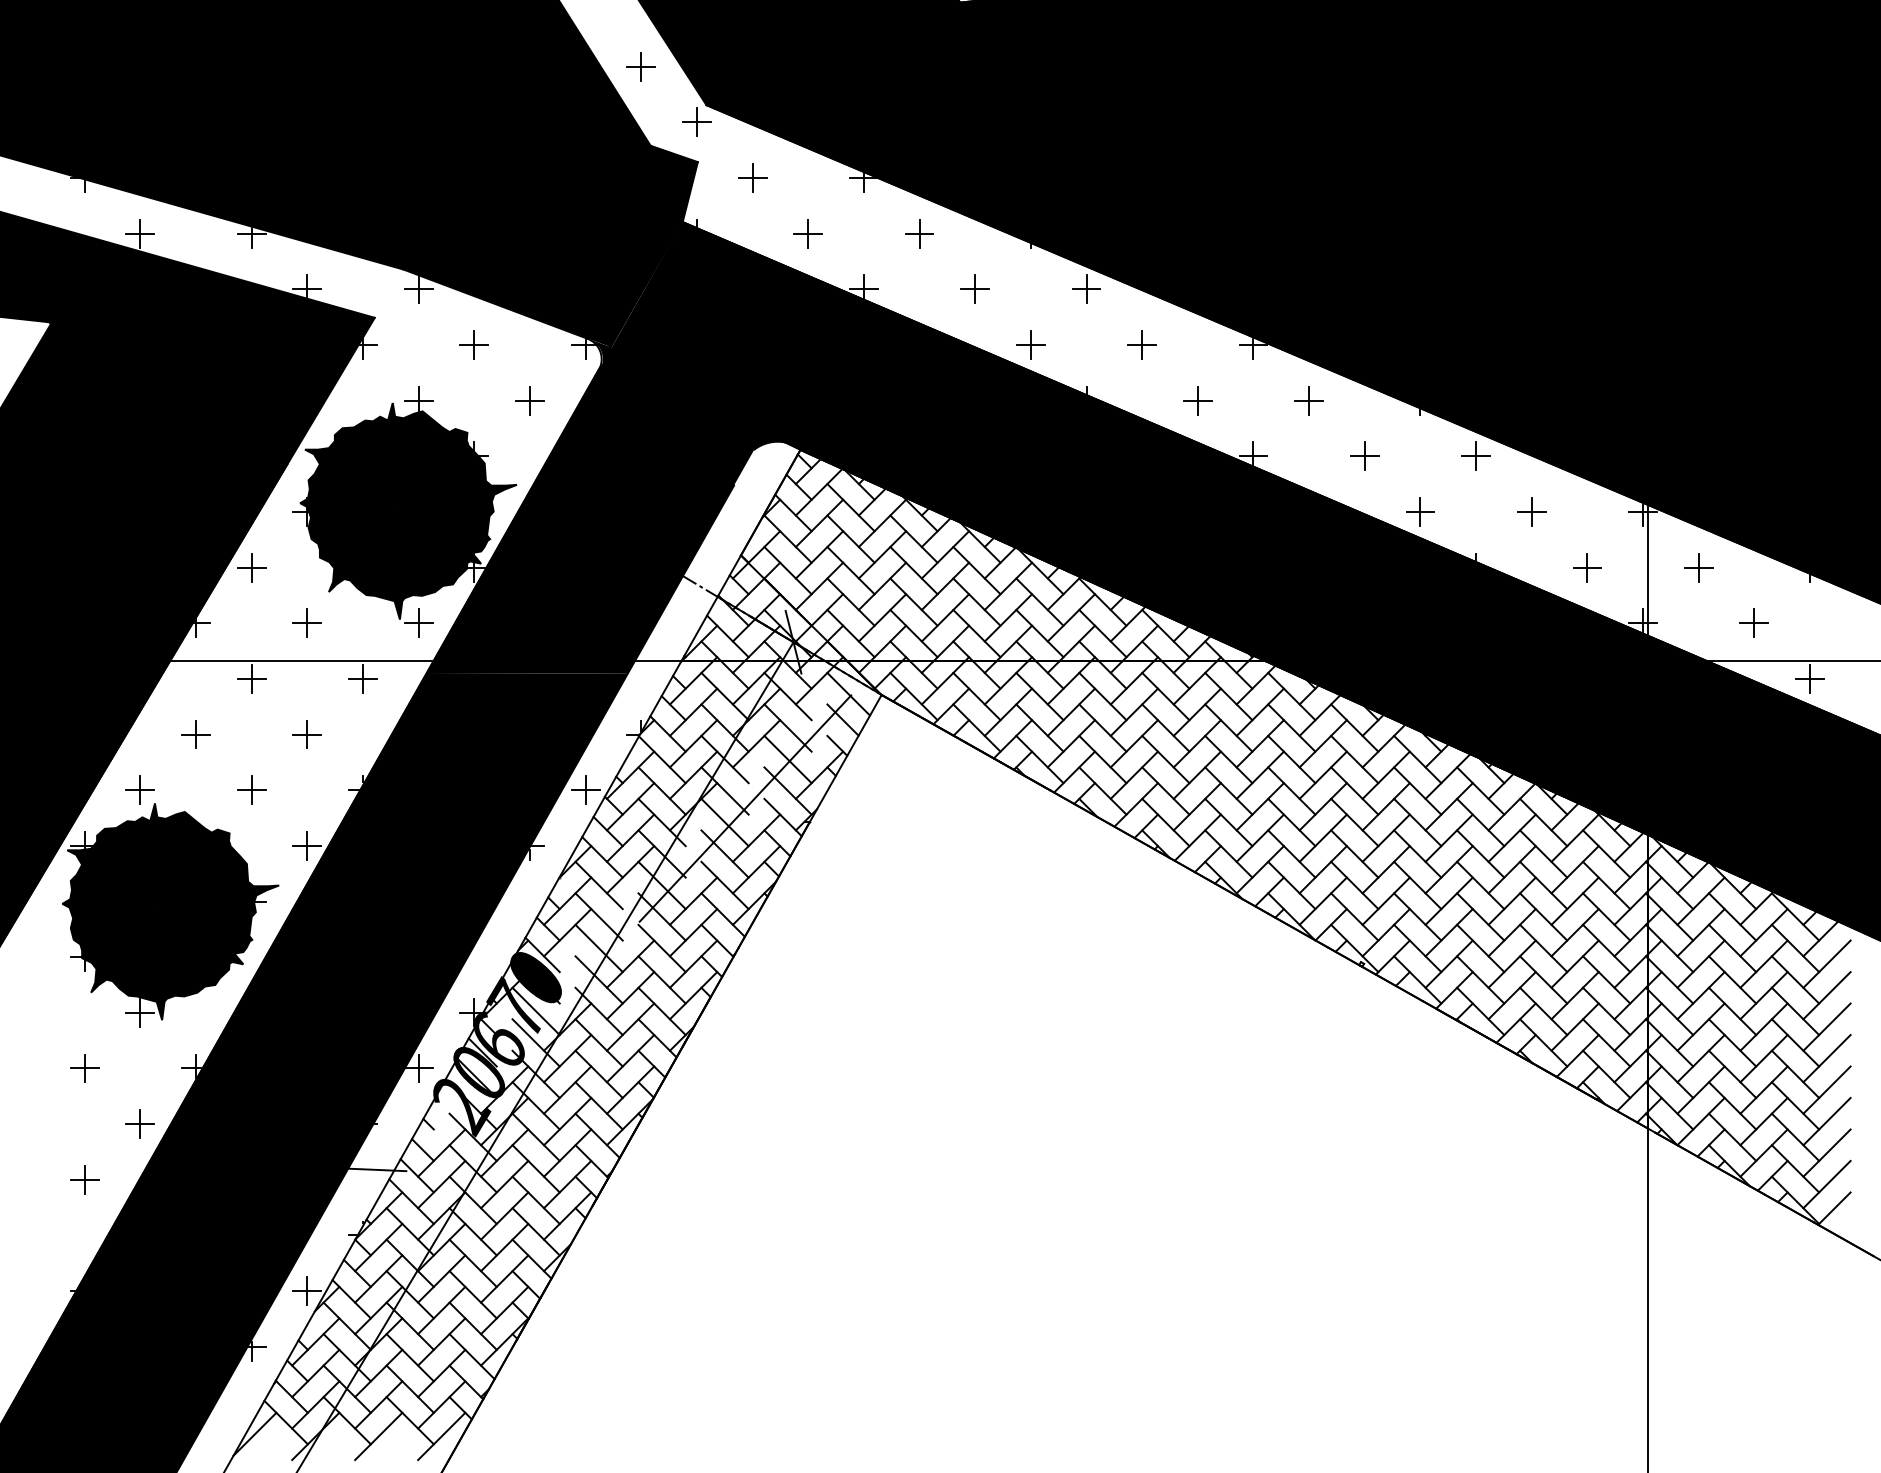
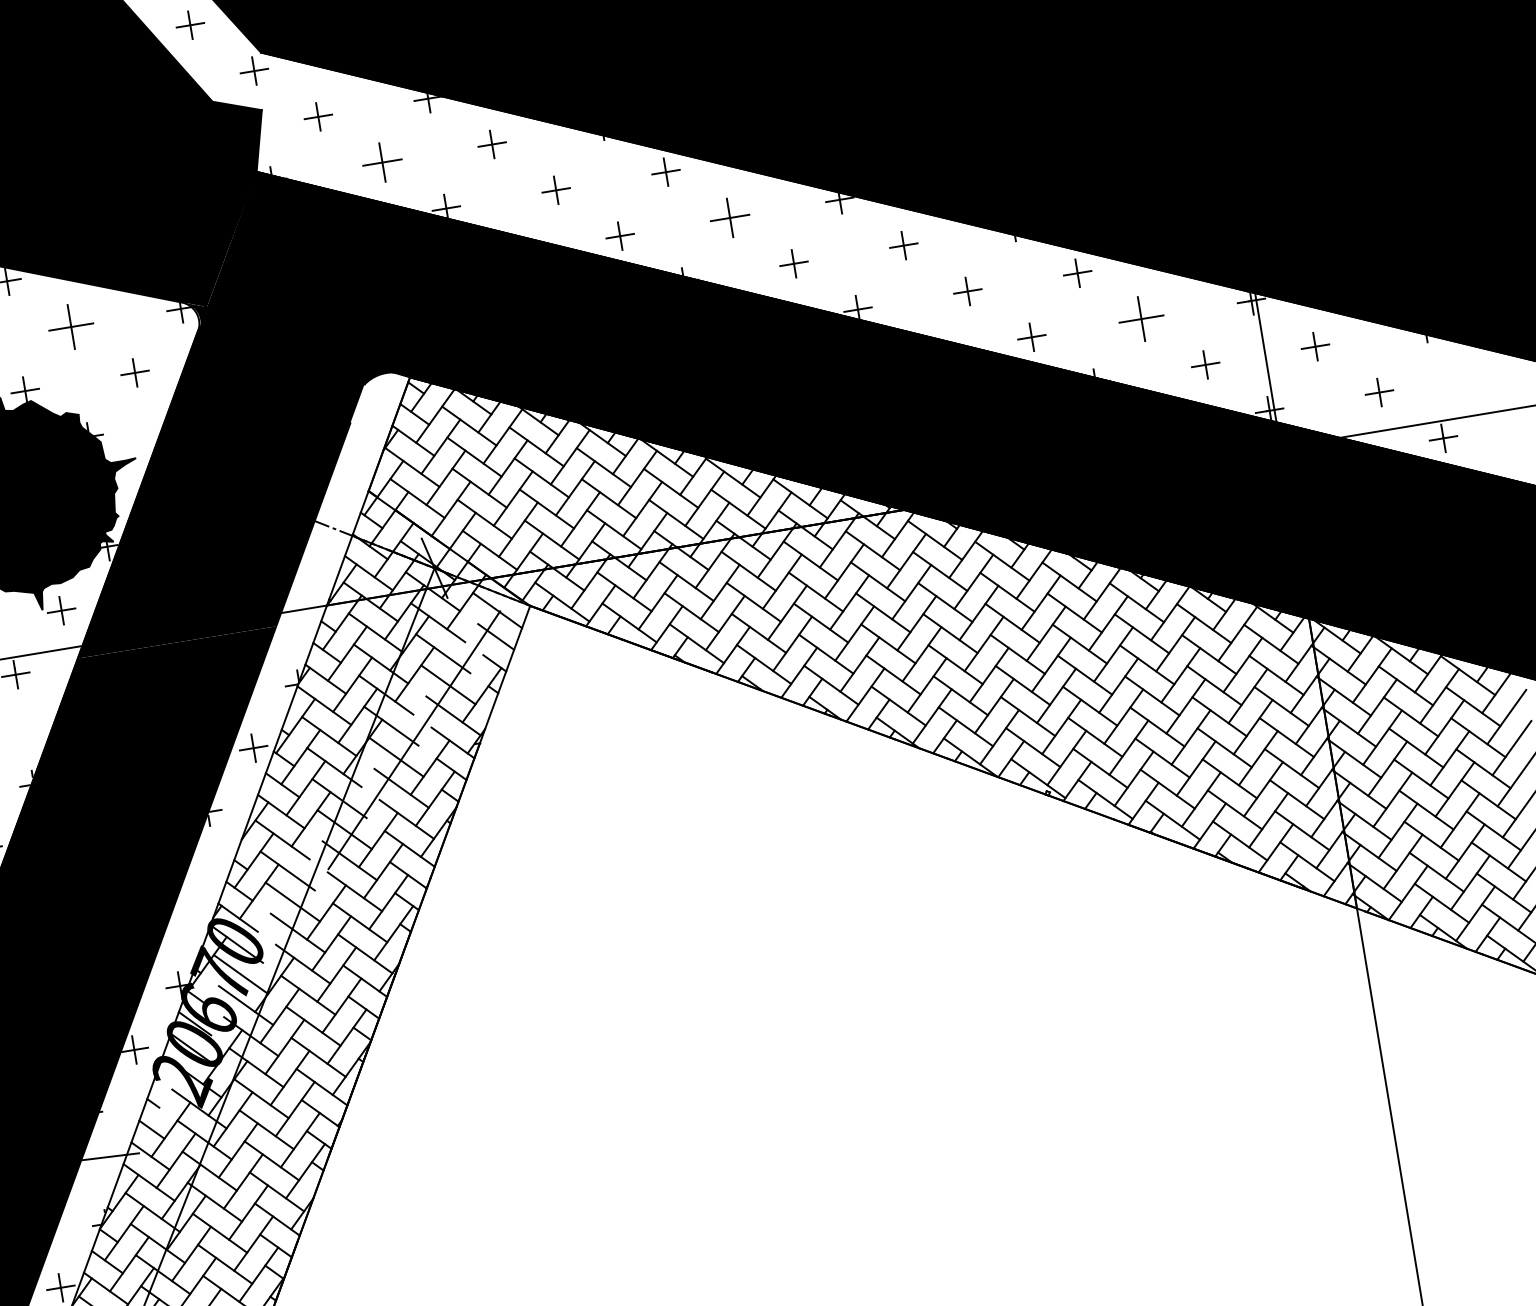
part: (807, 233) -> (381, 162), size x1.4
part: (473, 344) -> (70, 326), size x1.6
part: (1141, 344) -> (729, 217), size x1.4
part: (1531, 511) -> (1141, 318), size x1.6

